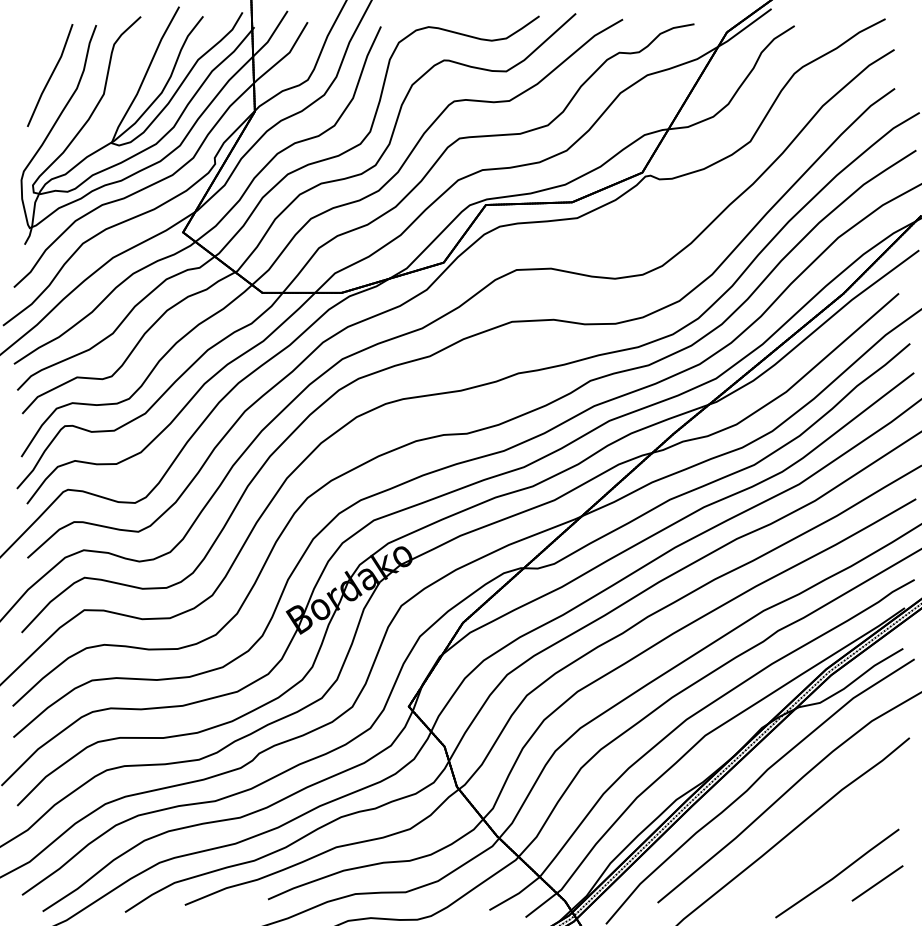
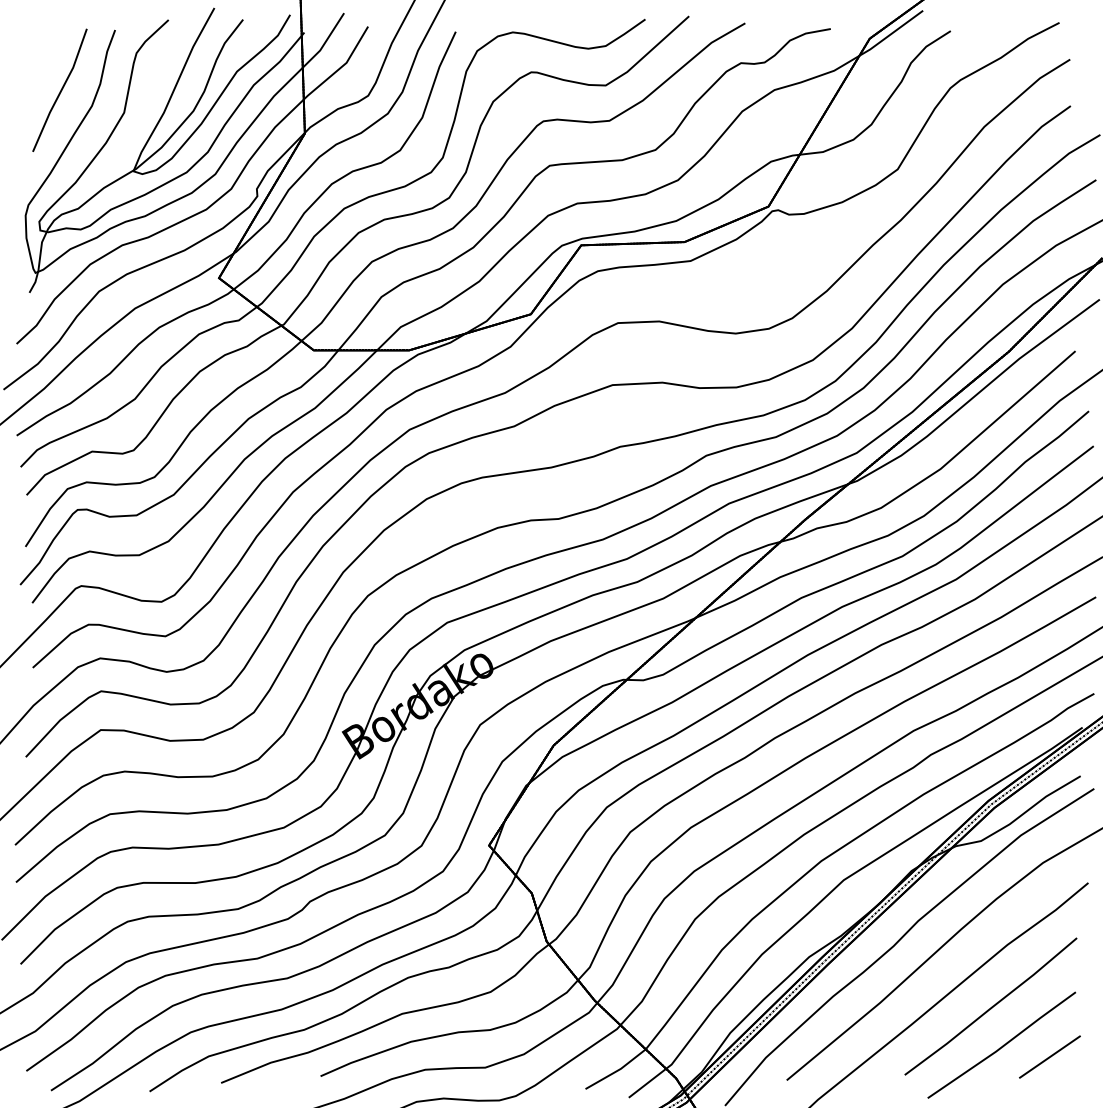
line: (829, 840) -> (992, 1005), added

